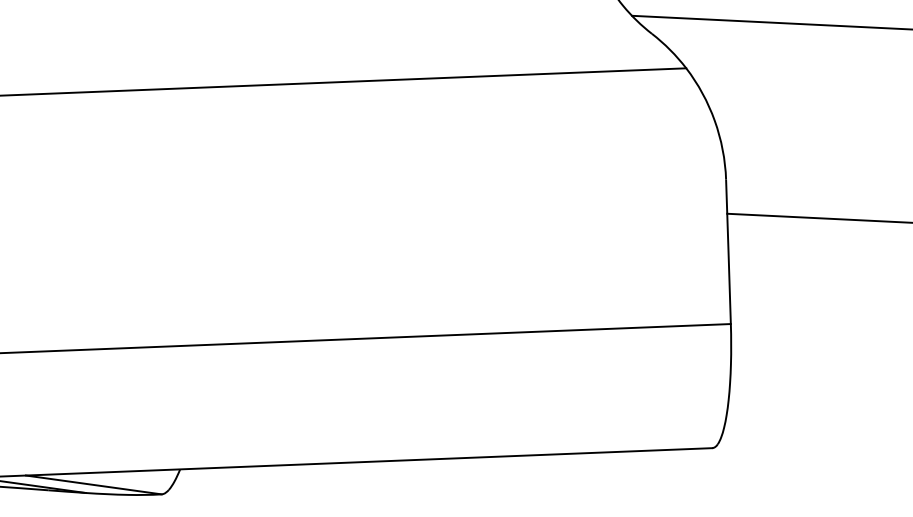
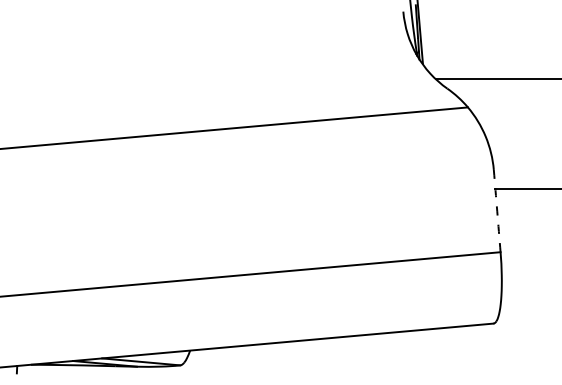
arc: (728, 252) -> (497, 211), solid -> dashed

